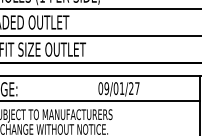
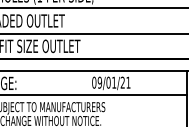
text: (137, 88) -> (128, 82), 09/01/27 -> 09/01/21

